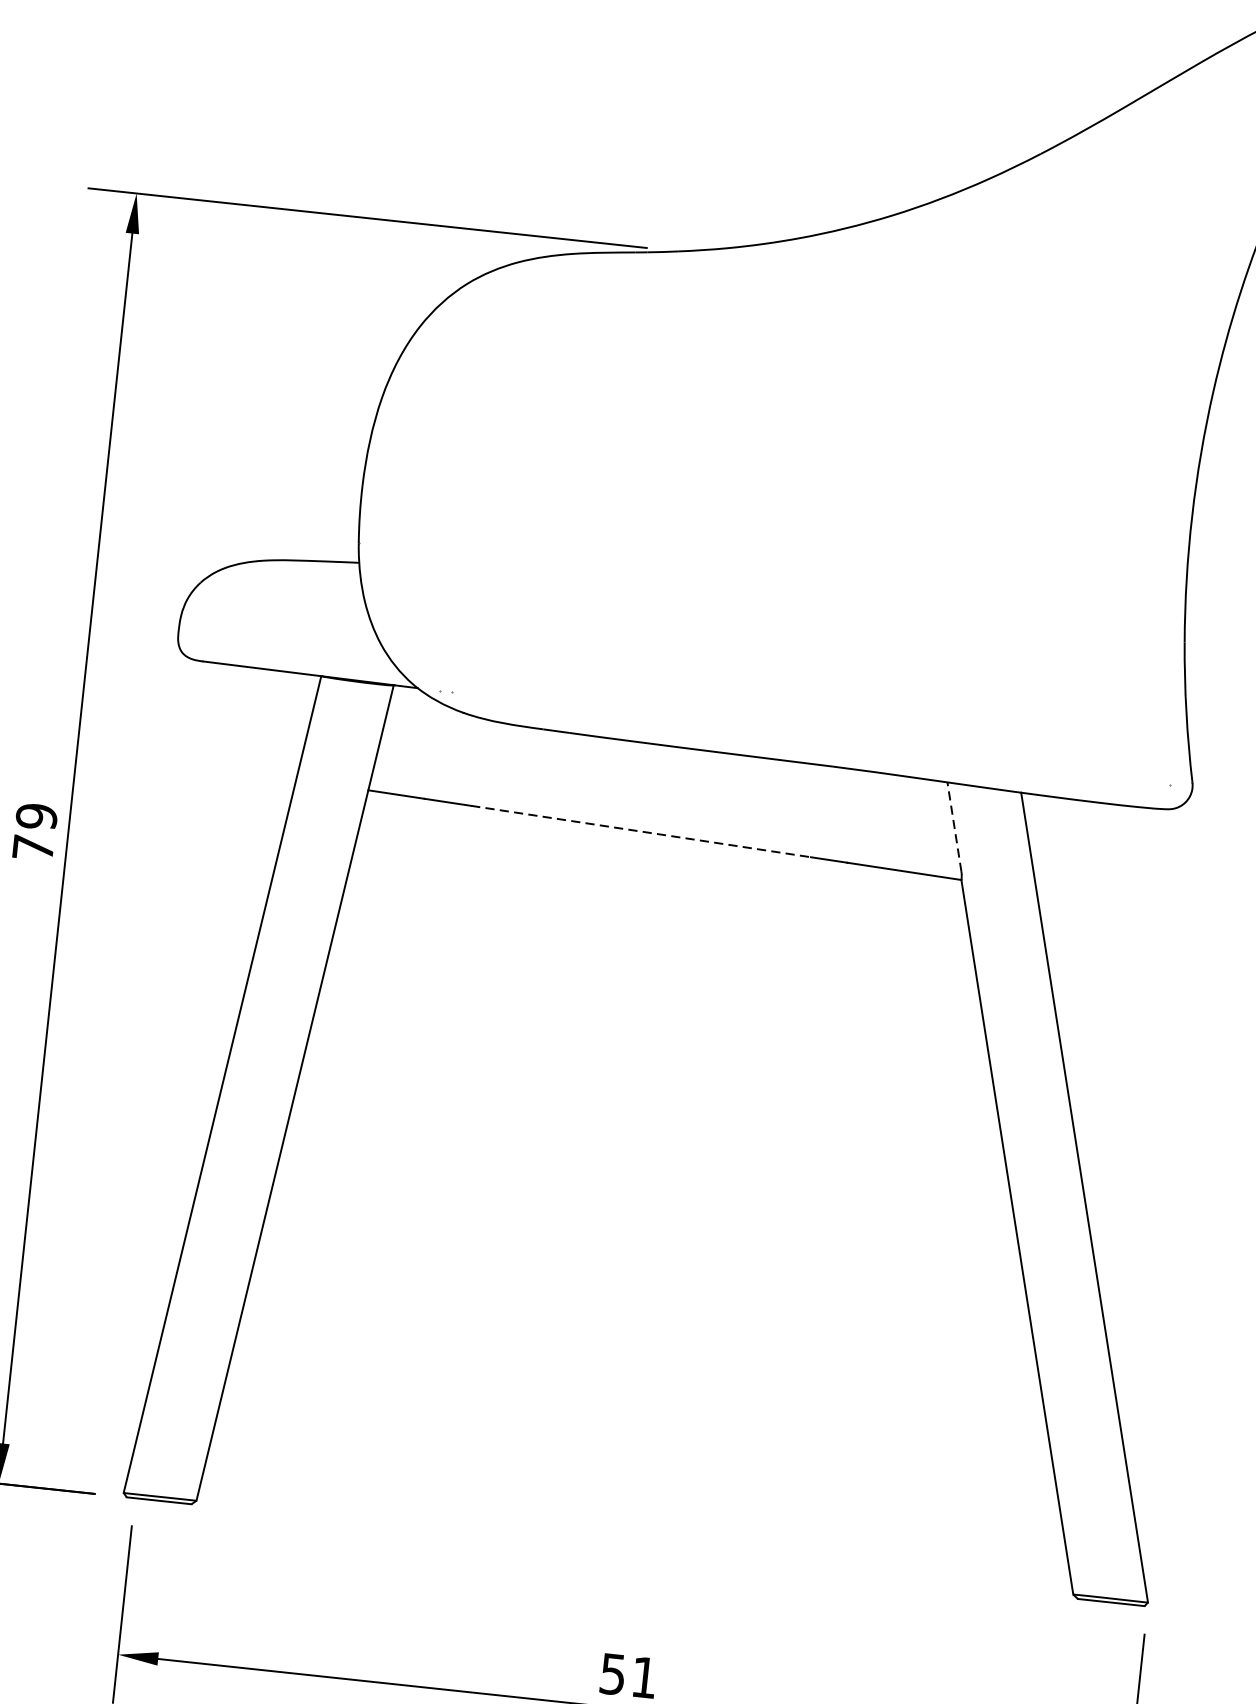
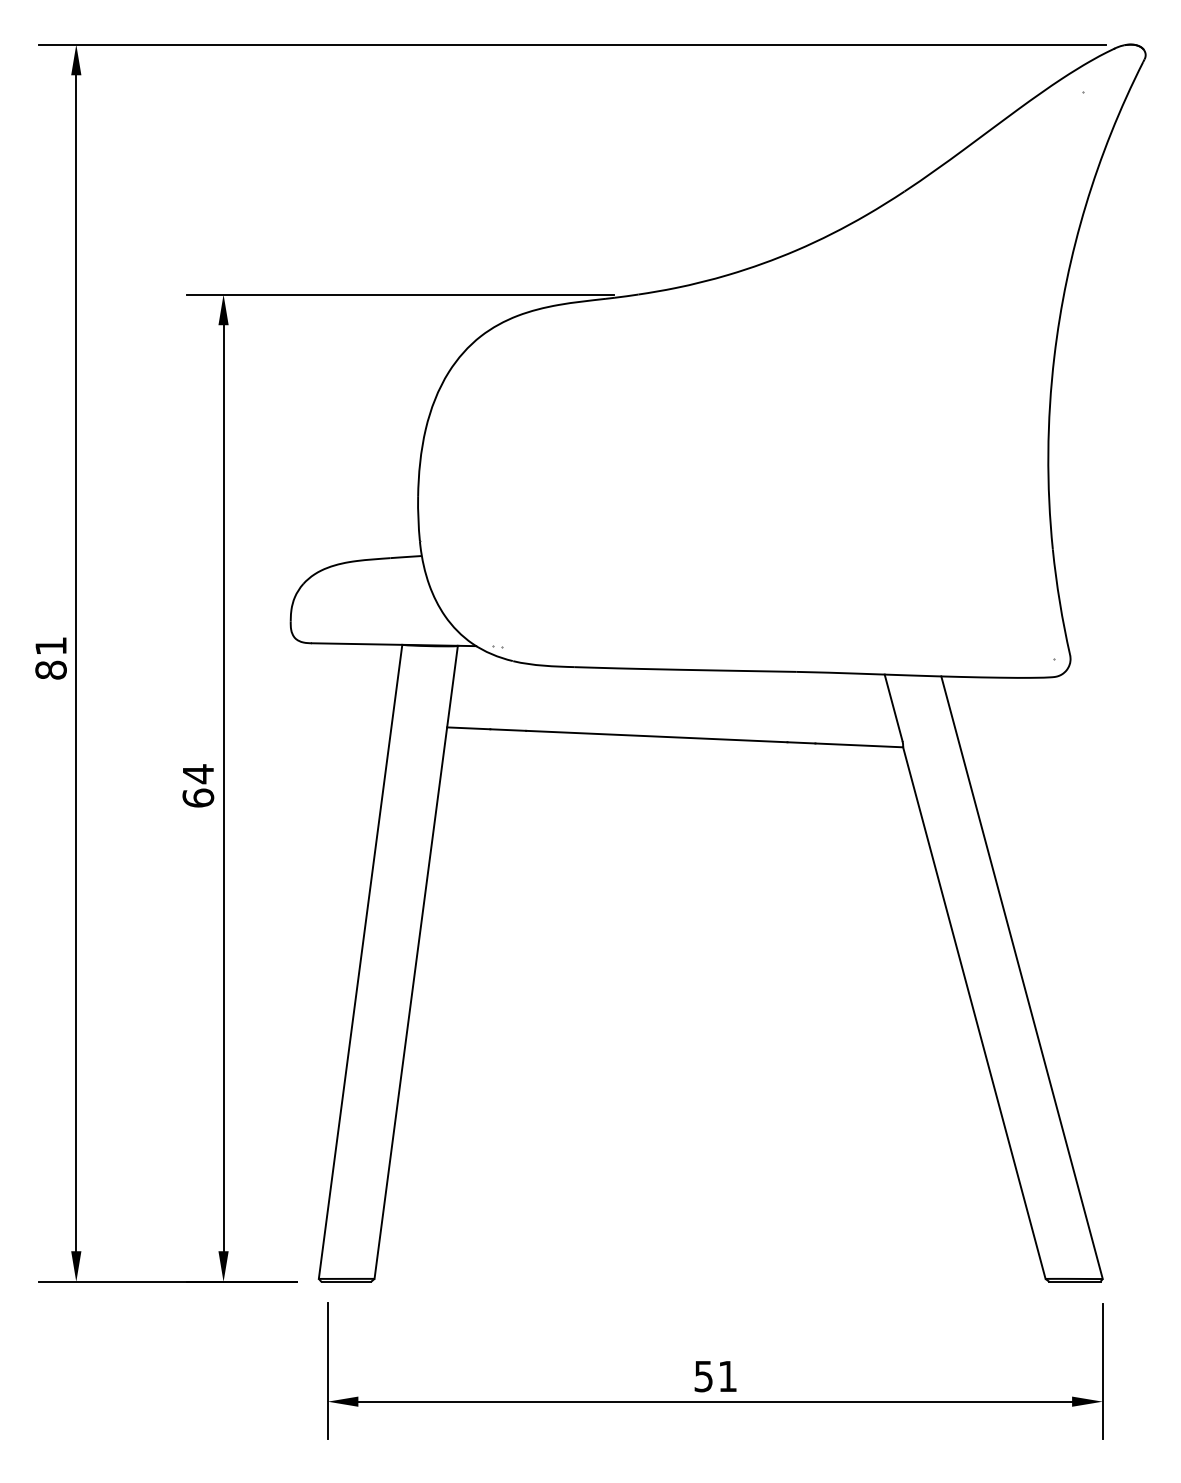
line: (954, 826) -> (893, 707), dashed -> solid
text: (35, 831) -> (198, 785), 79 -> 64
line: (640, 831) -> (656, 736), dashed -> solid

